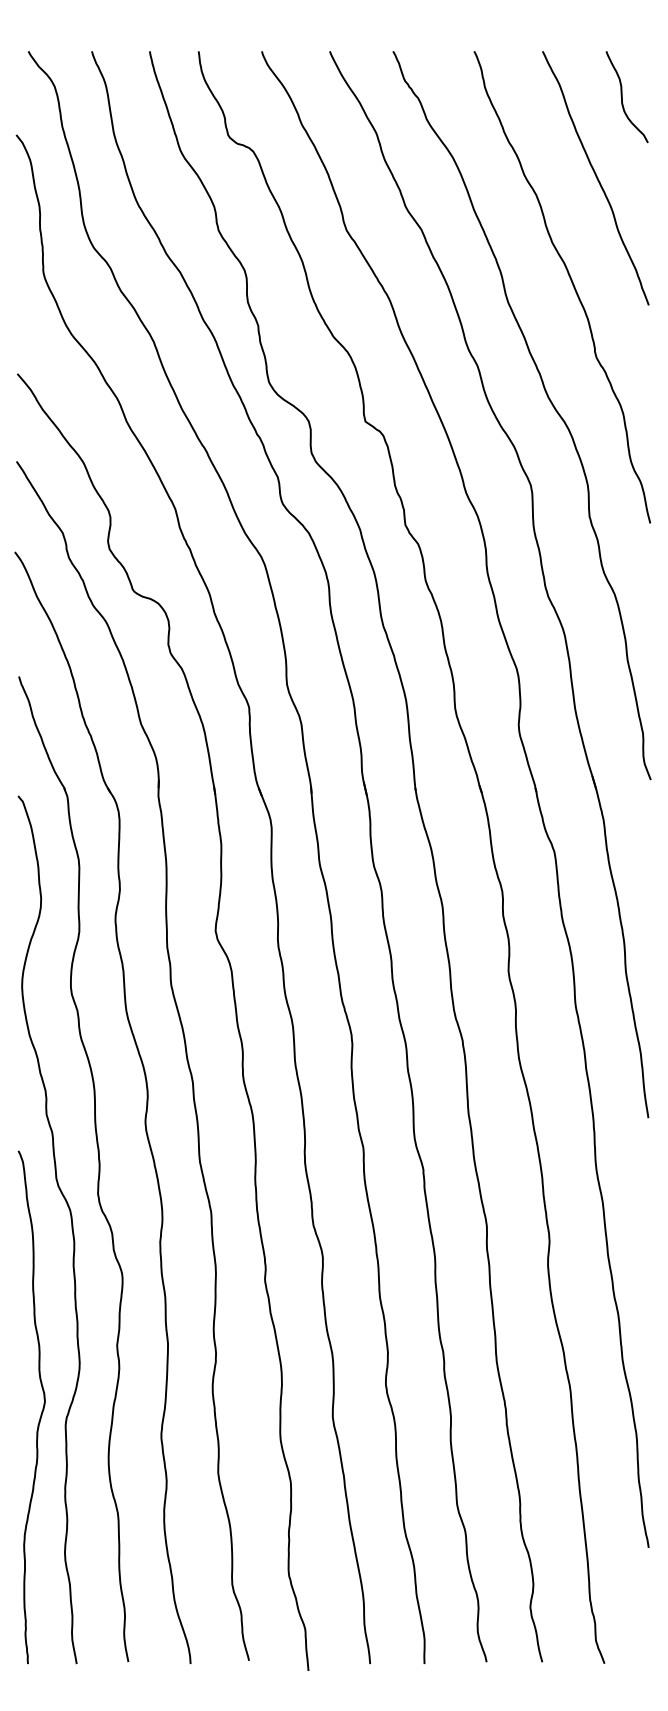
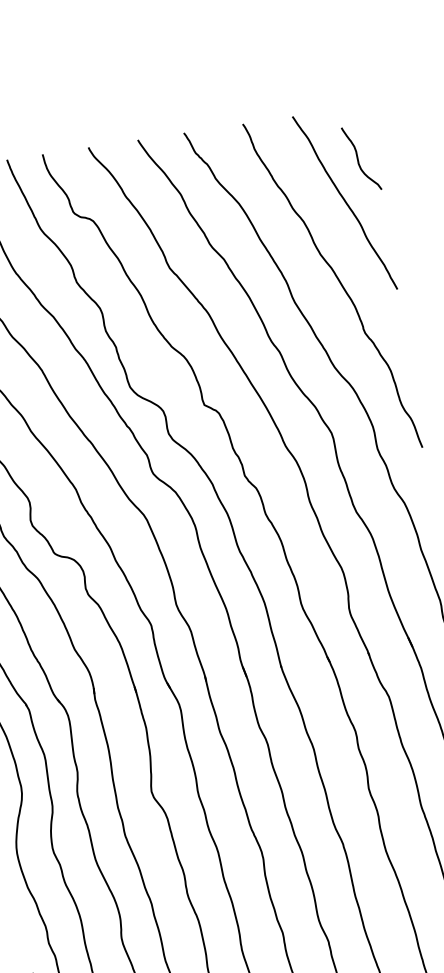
curve: (622, 97) -> (358, 159), moved

